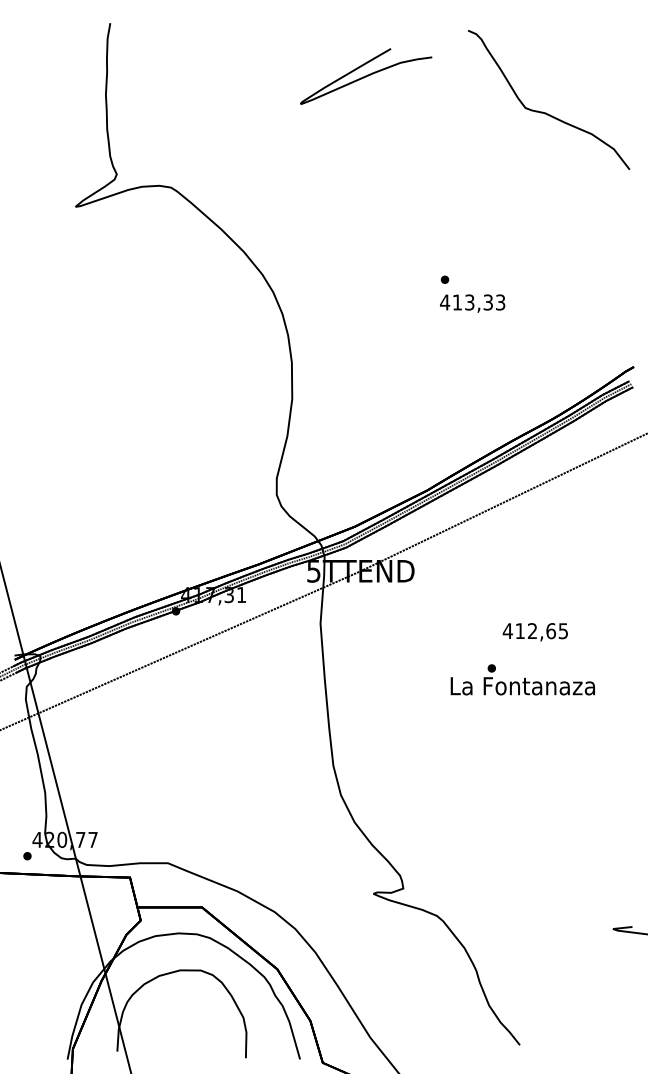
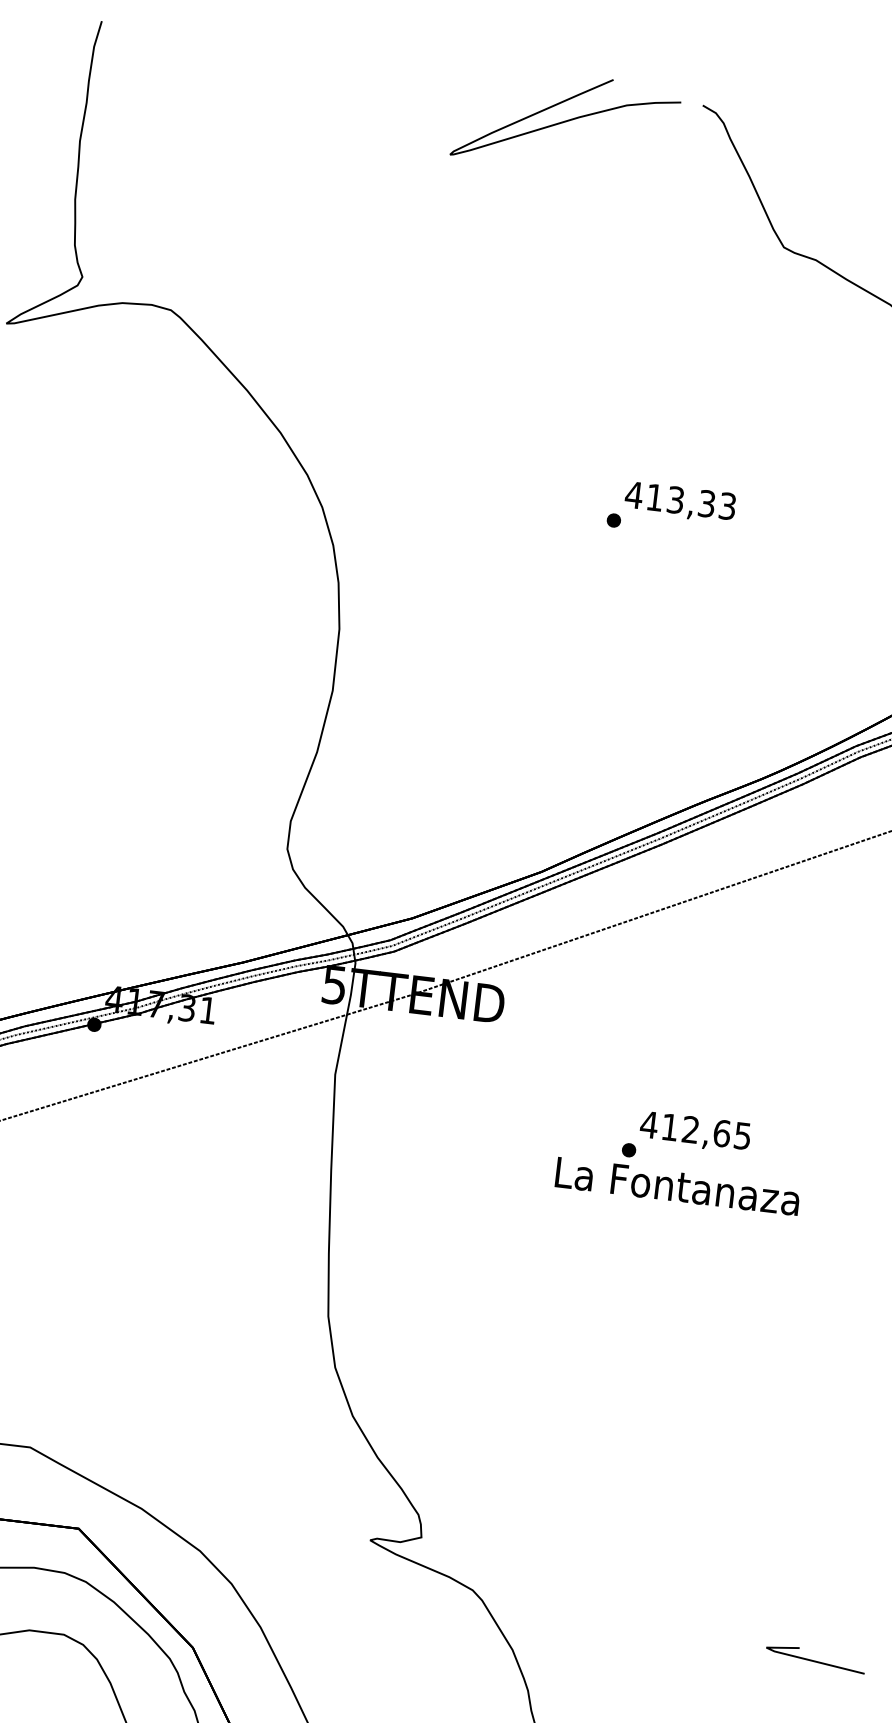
curve: (366, 76) -> (566, 121), moved
text: (472, 303) -> (680, 502), moved
text: (522, 679) -> (678, 1175), moved

